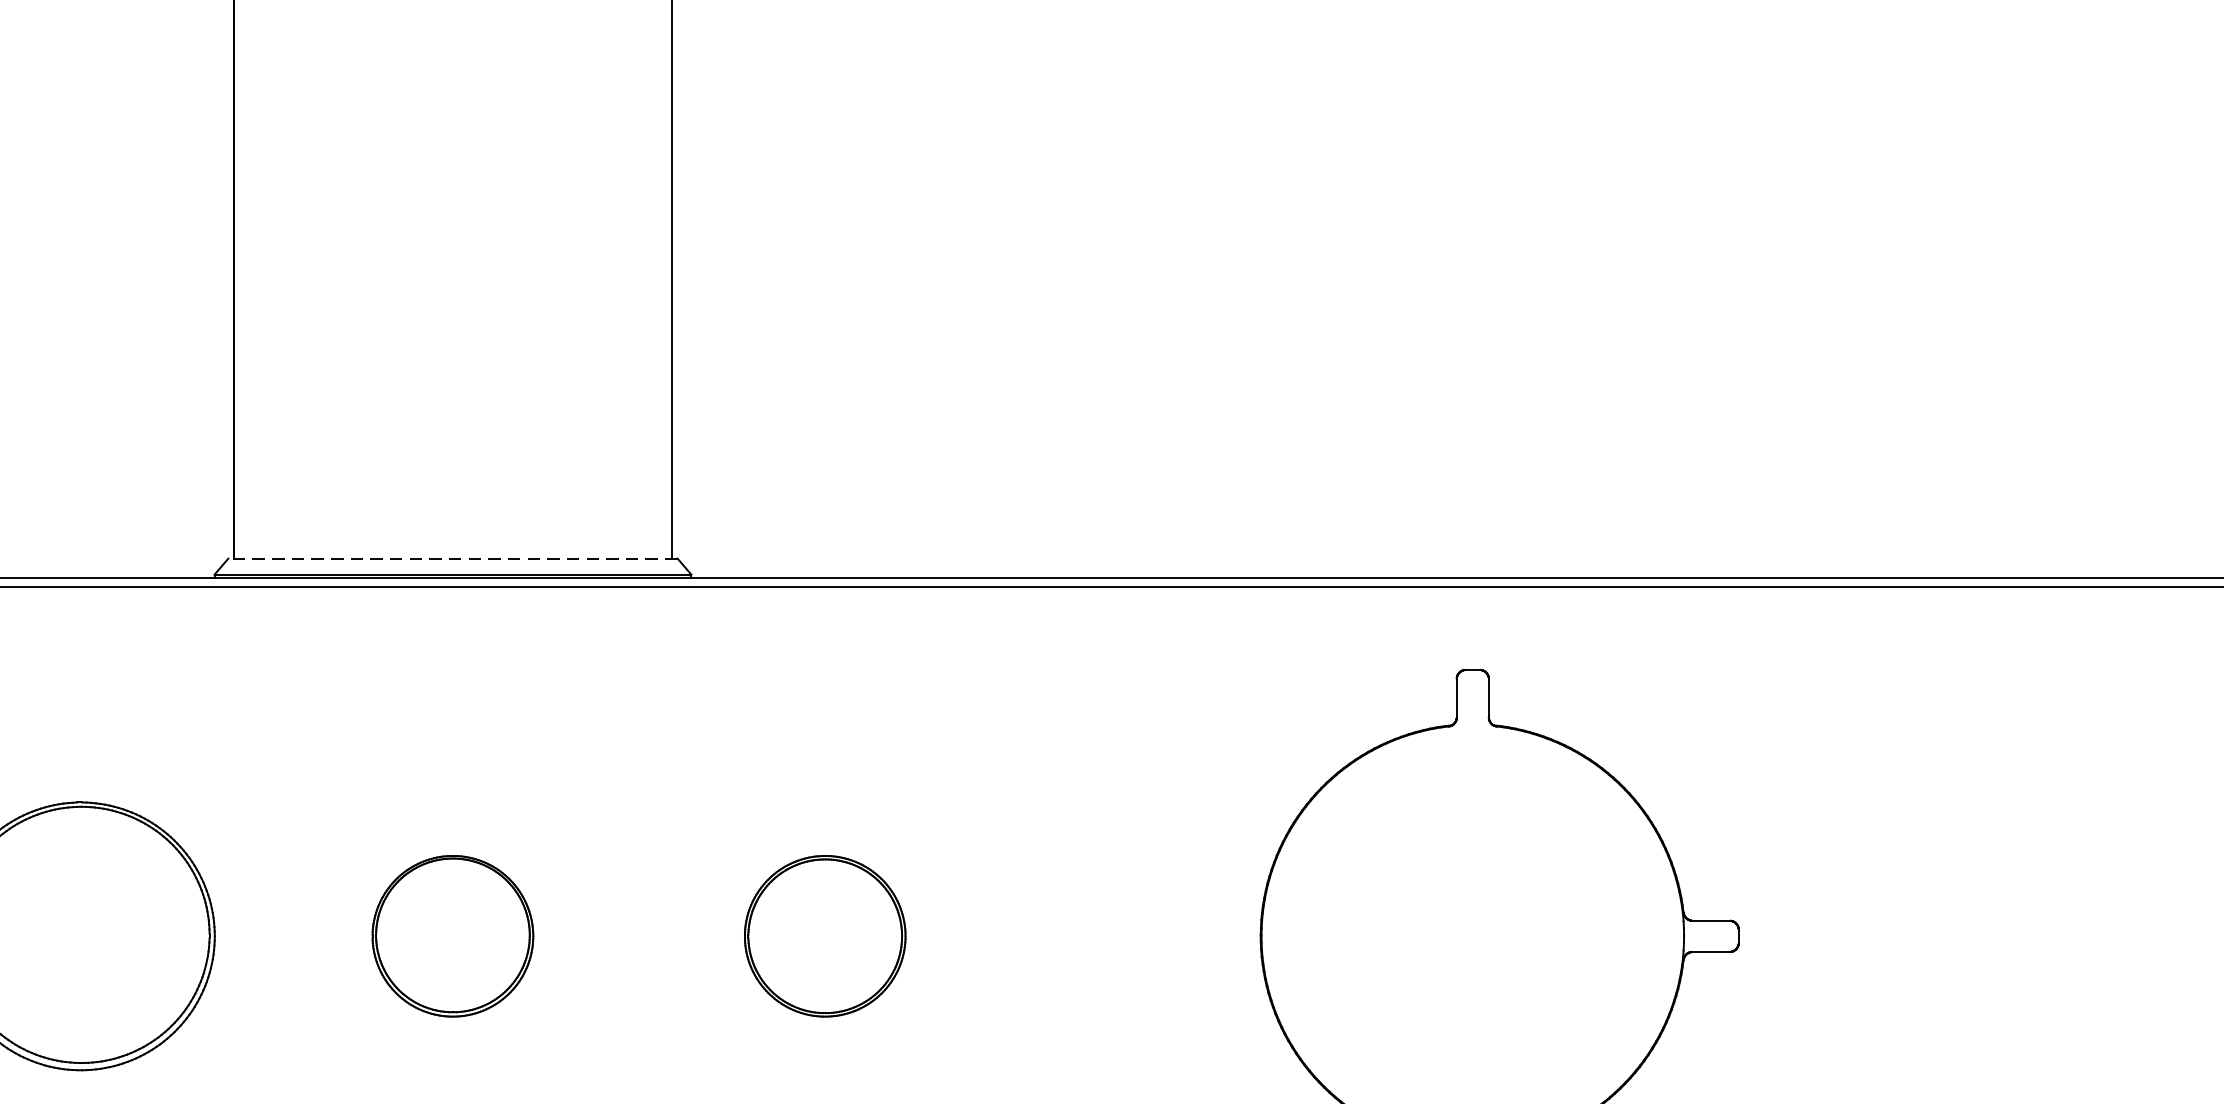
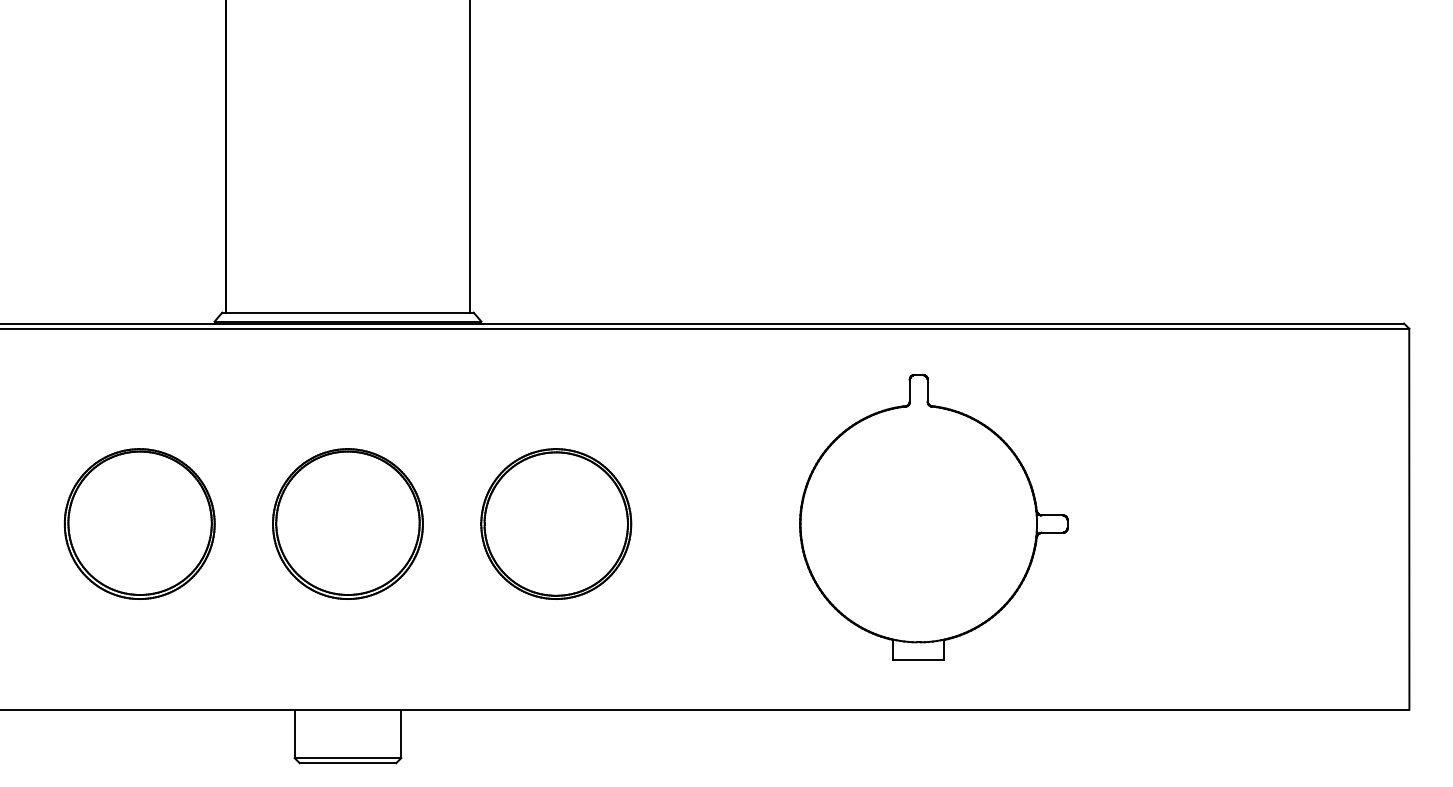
line: (453, 558) -> (348, 312), dashed -> solid
part: (452, 935) -> (347, 523), size x1.67
part: (825, 935) -> (556, 523), size x1.67

